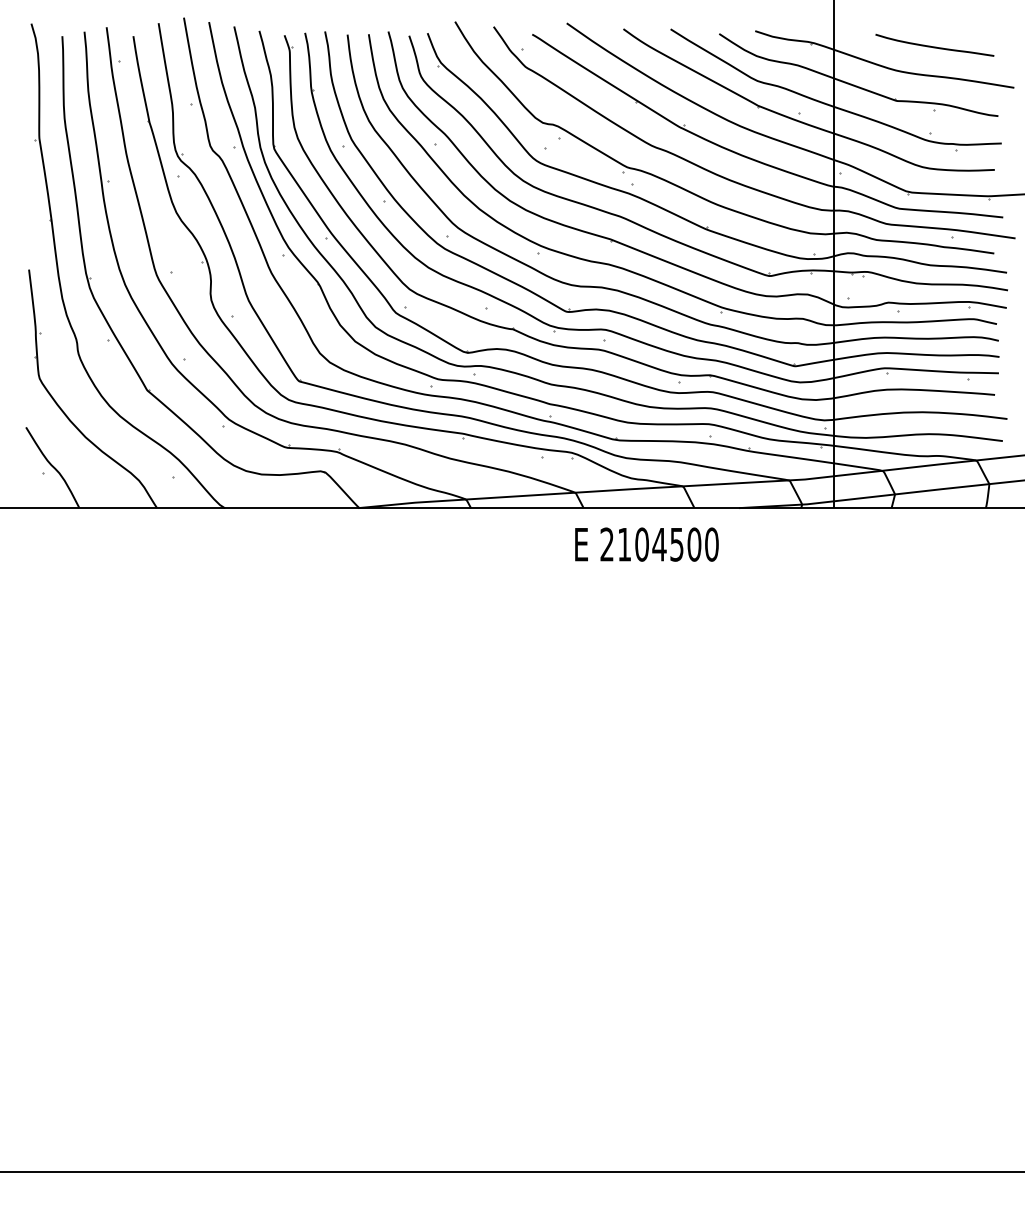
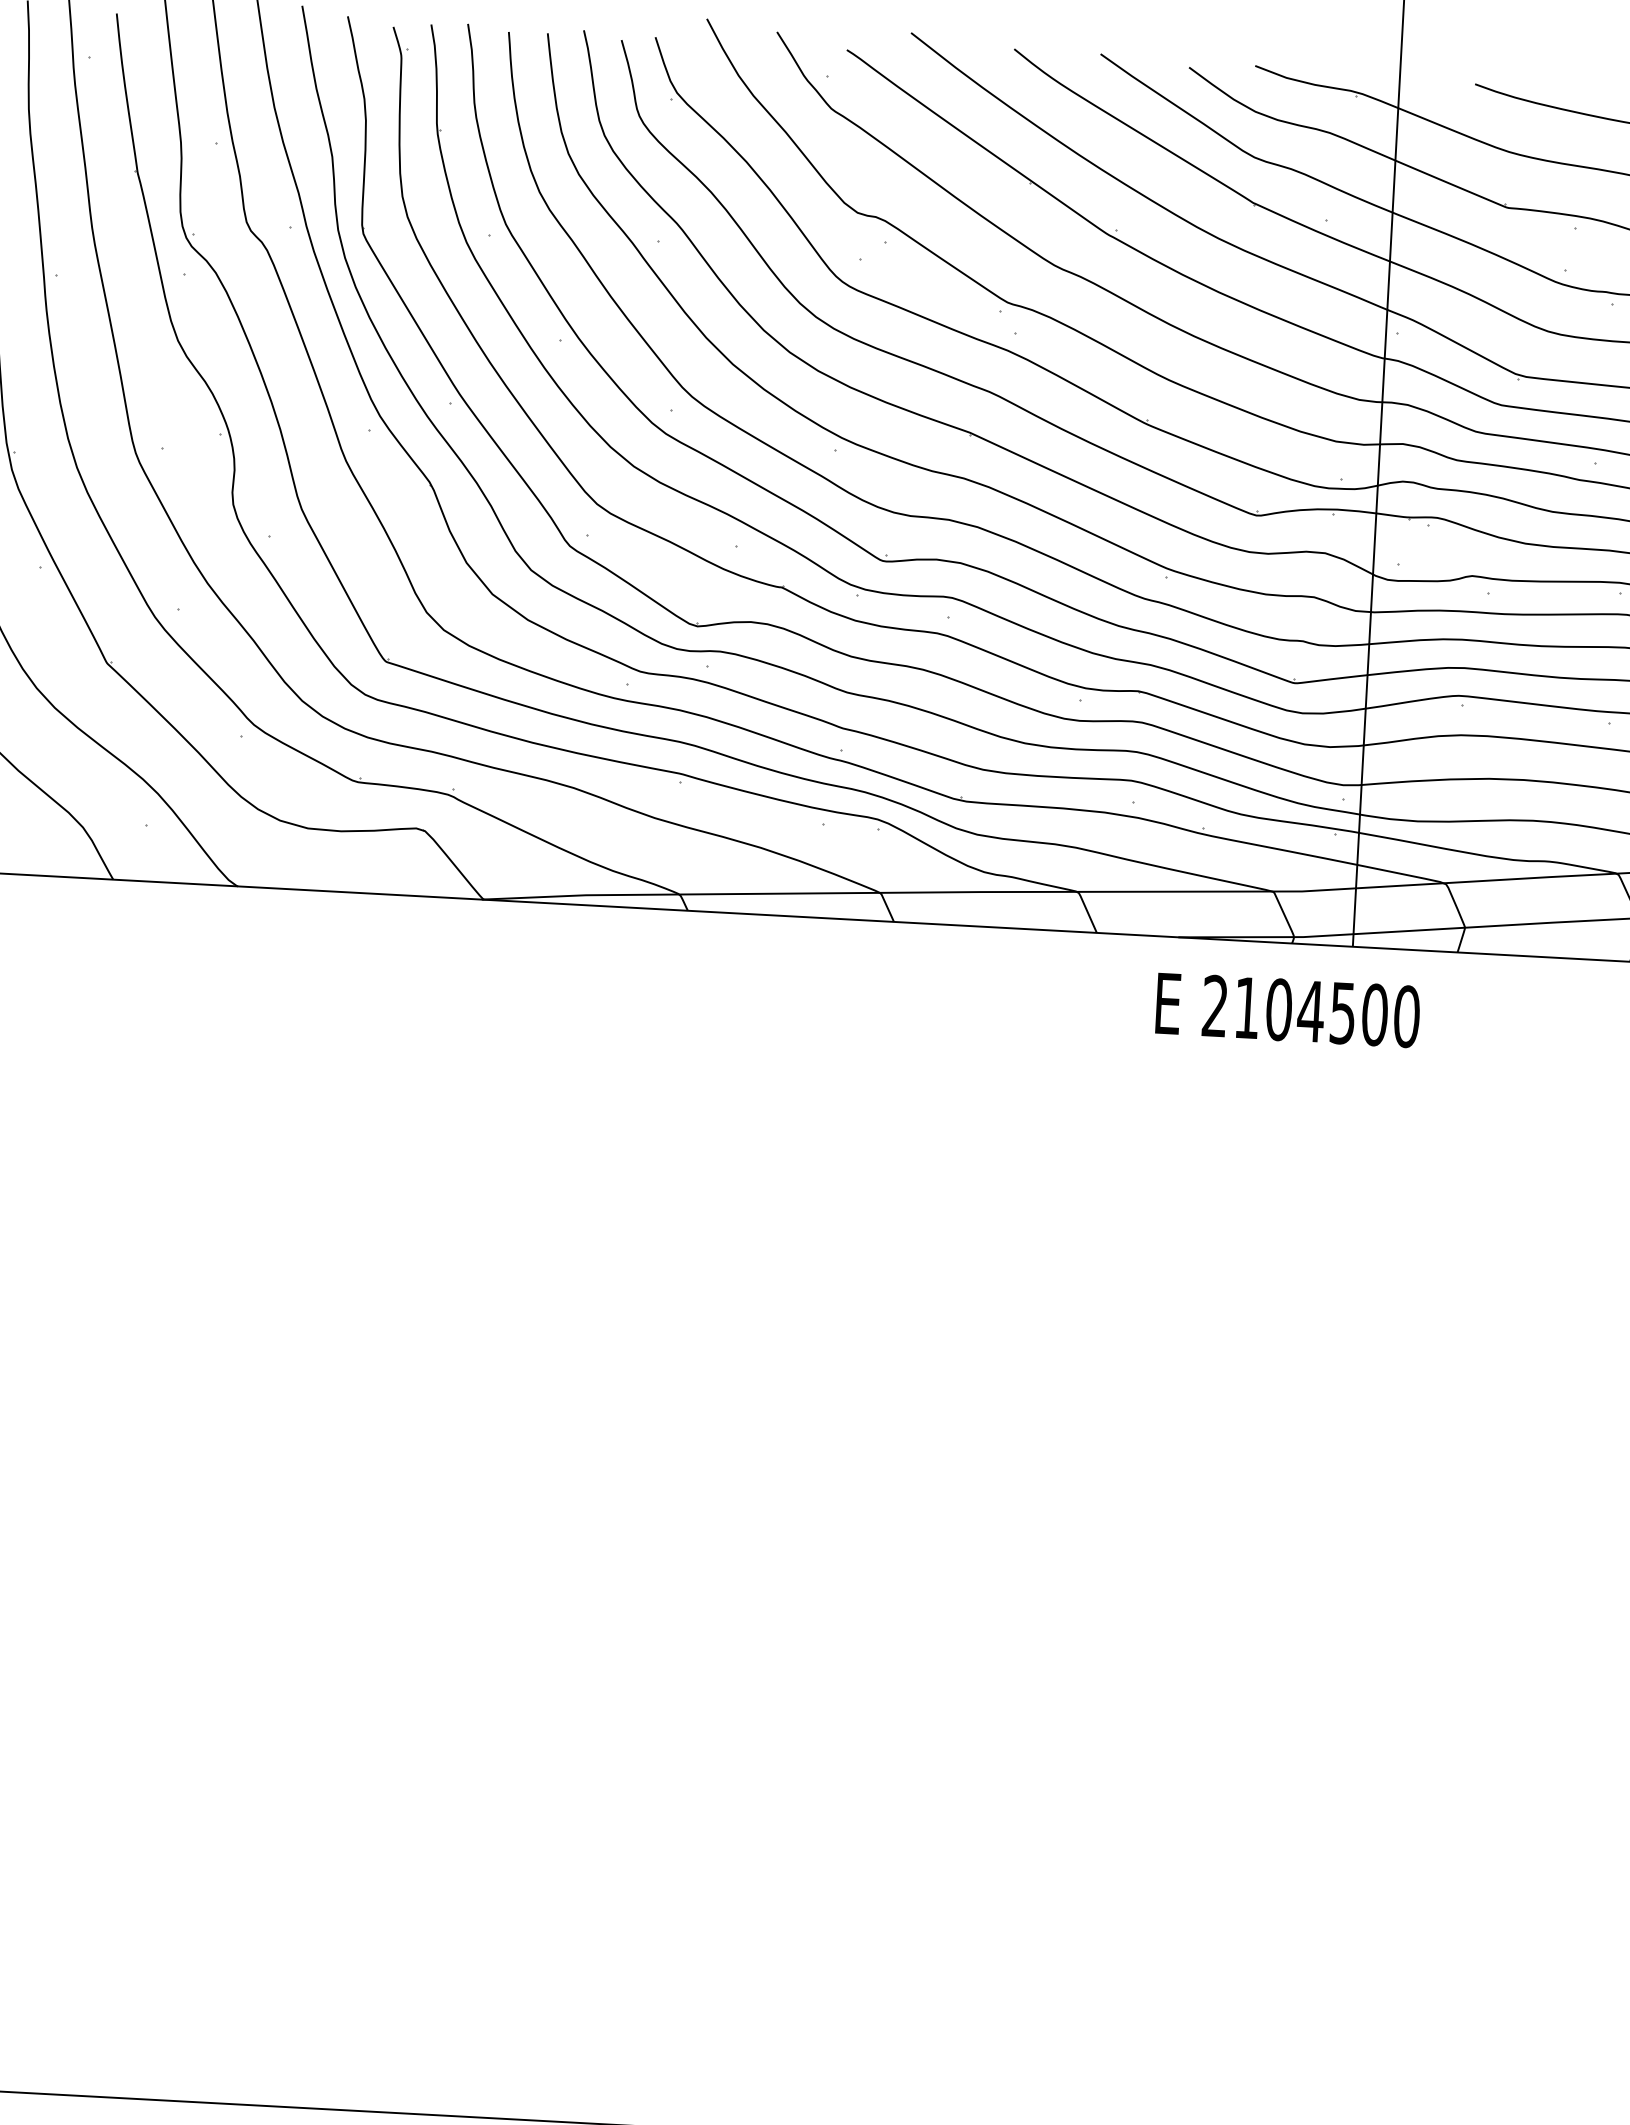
text: (646, 544) -> (1287, 1009), moved

